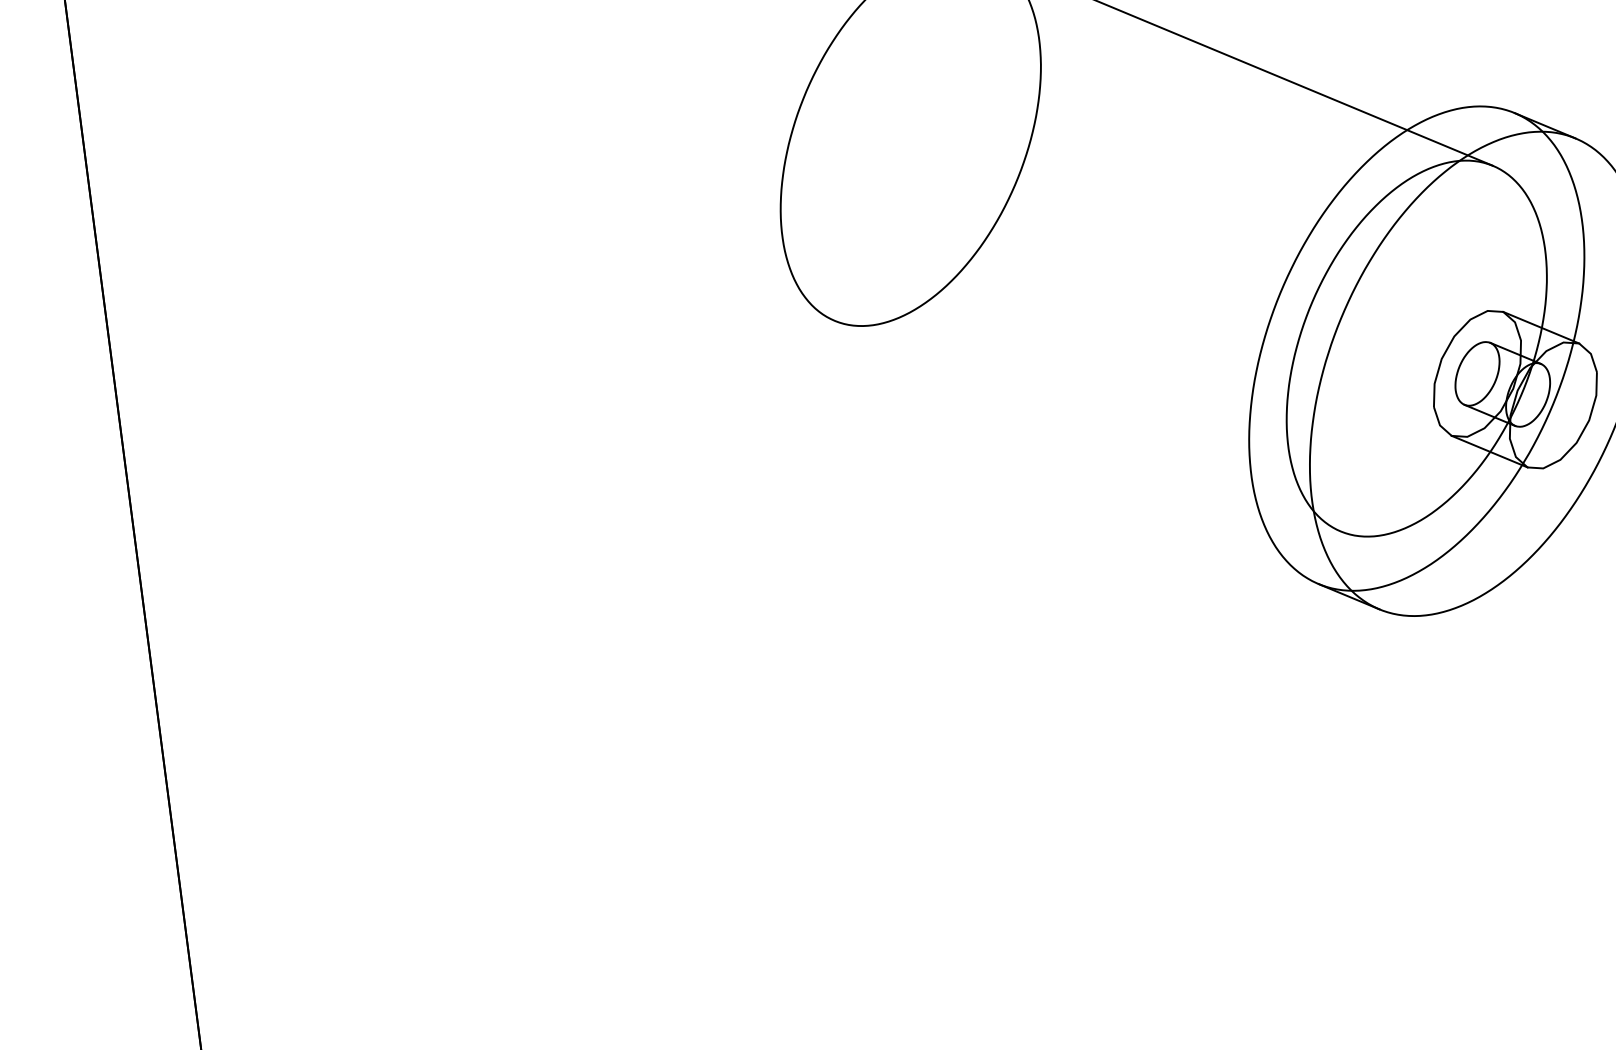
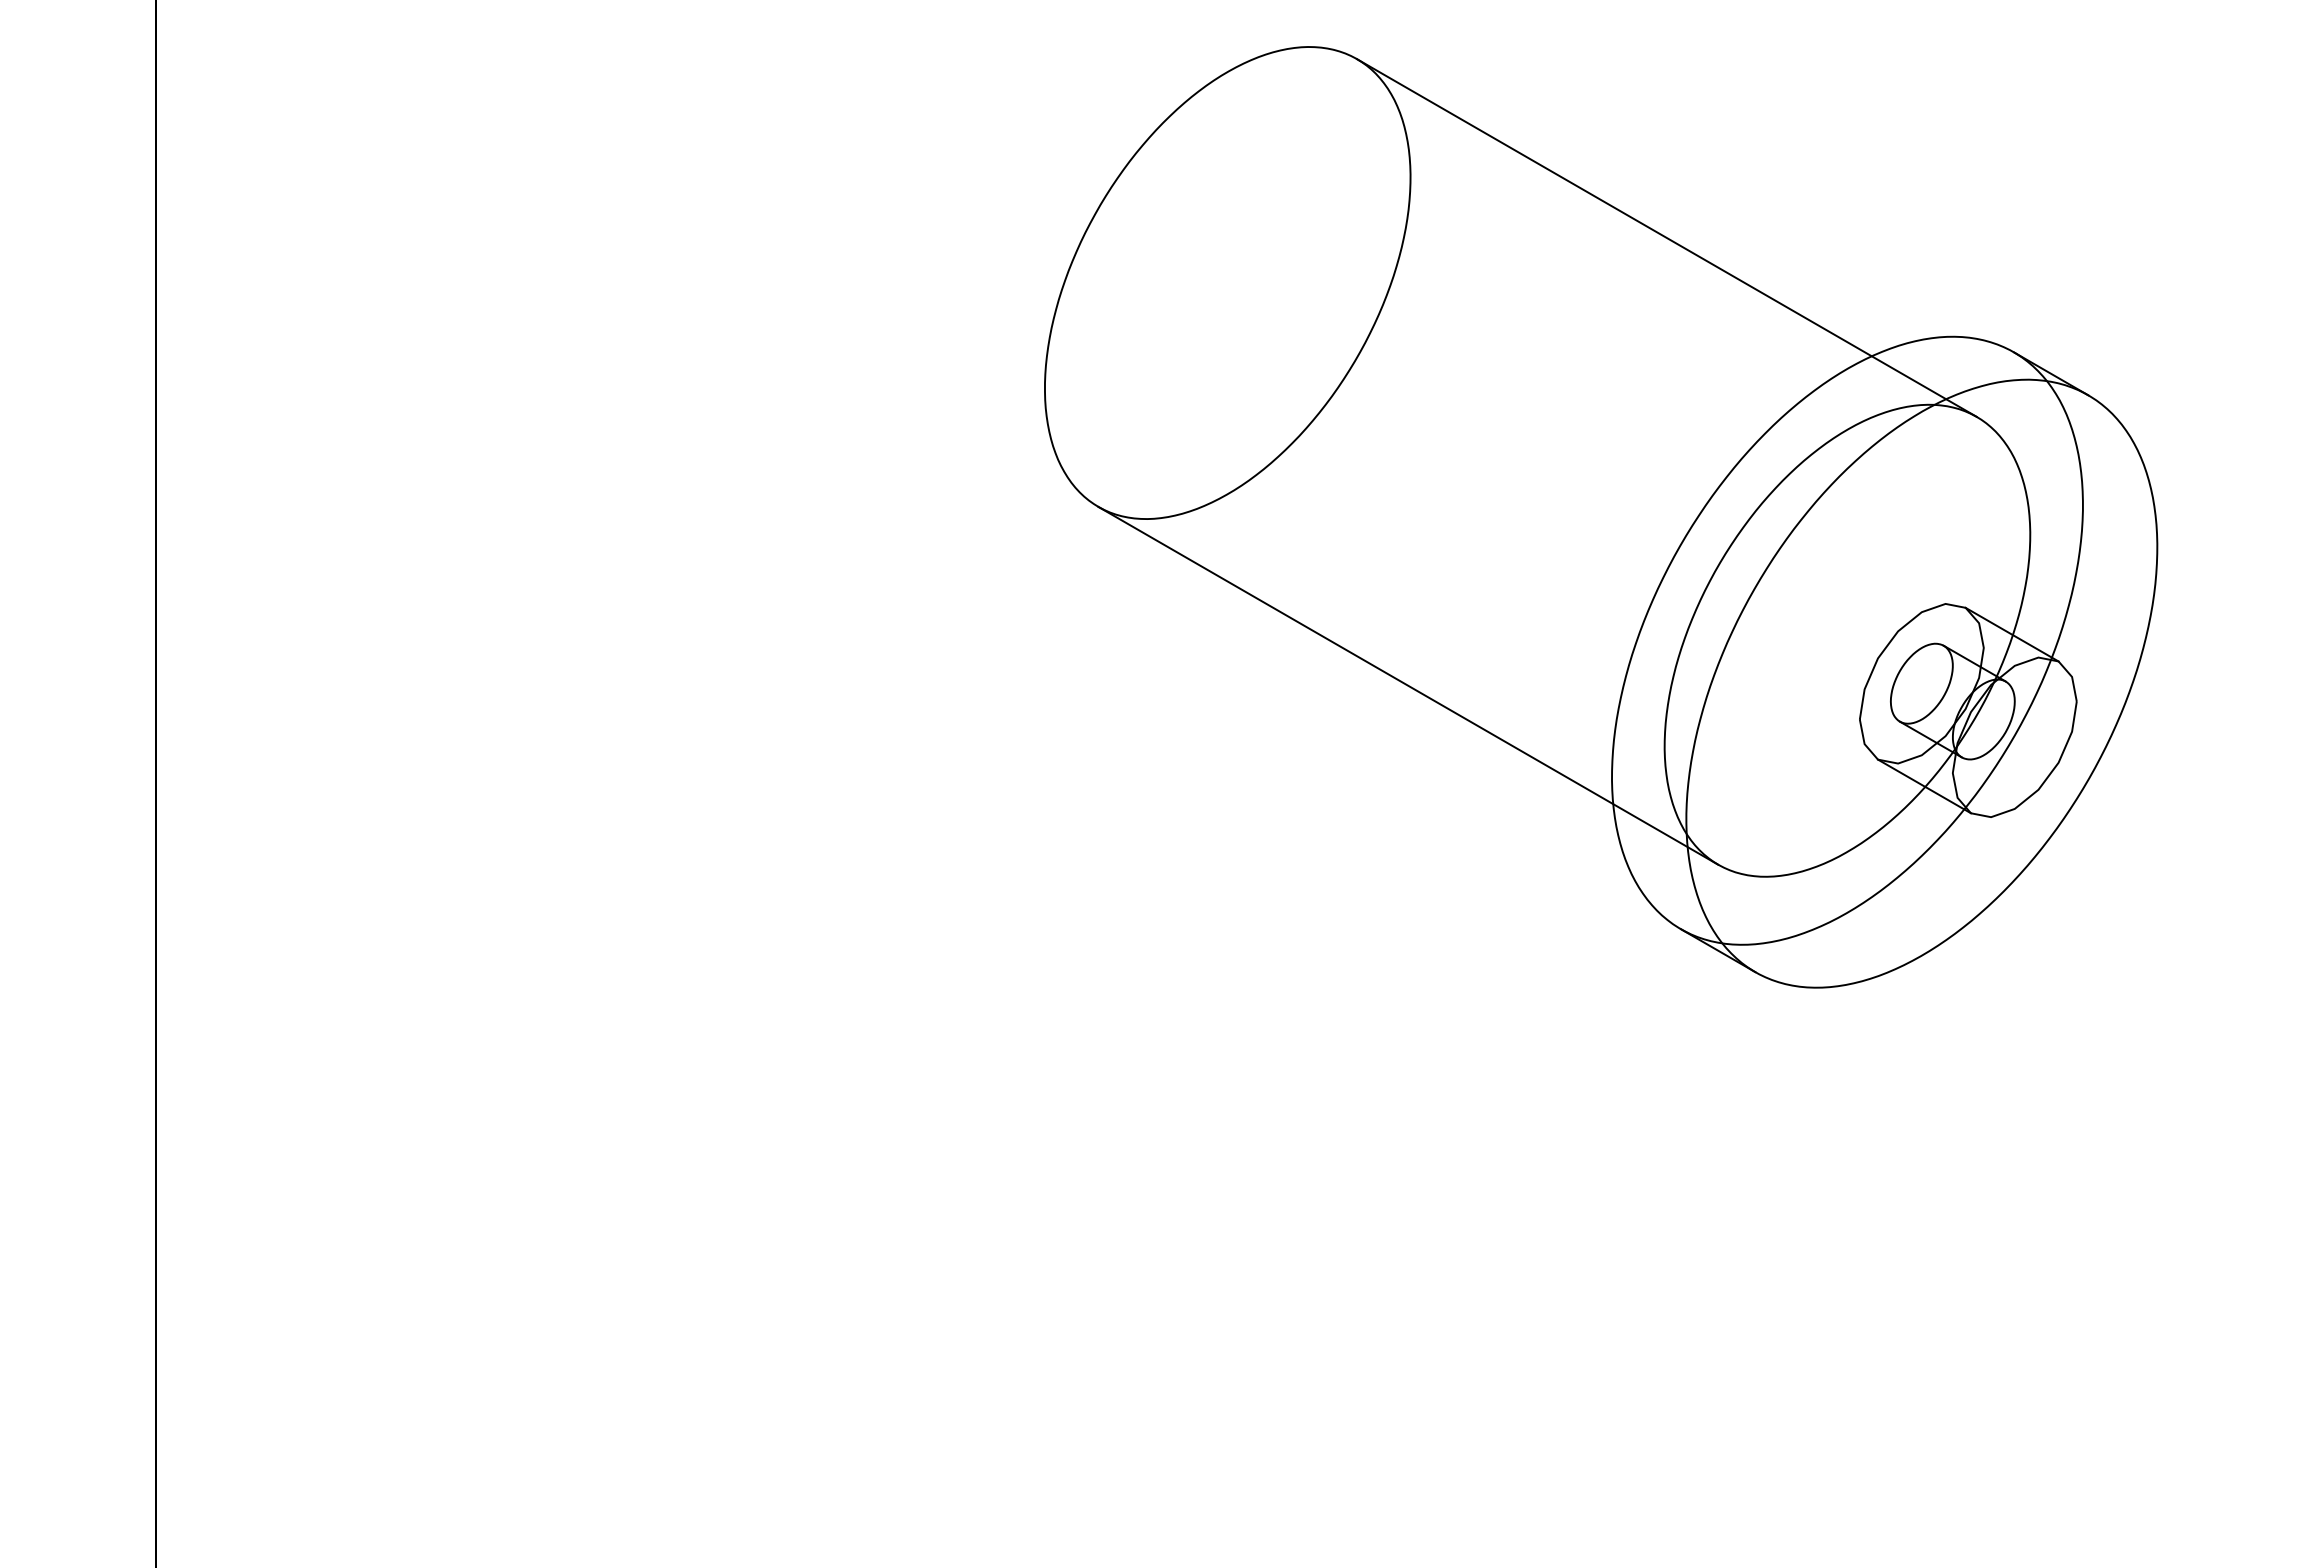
line: (1087, 425) -> (1408, 685), added

